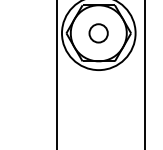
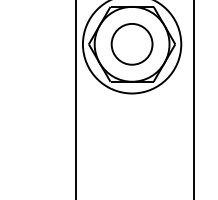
circle: (98, 33) -> (131, 44), size x1.67

